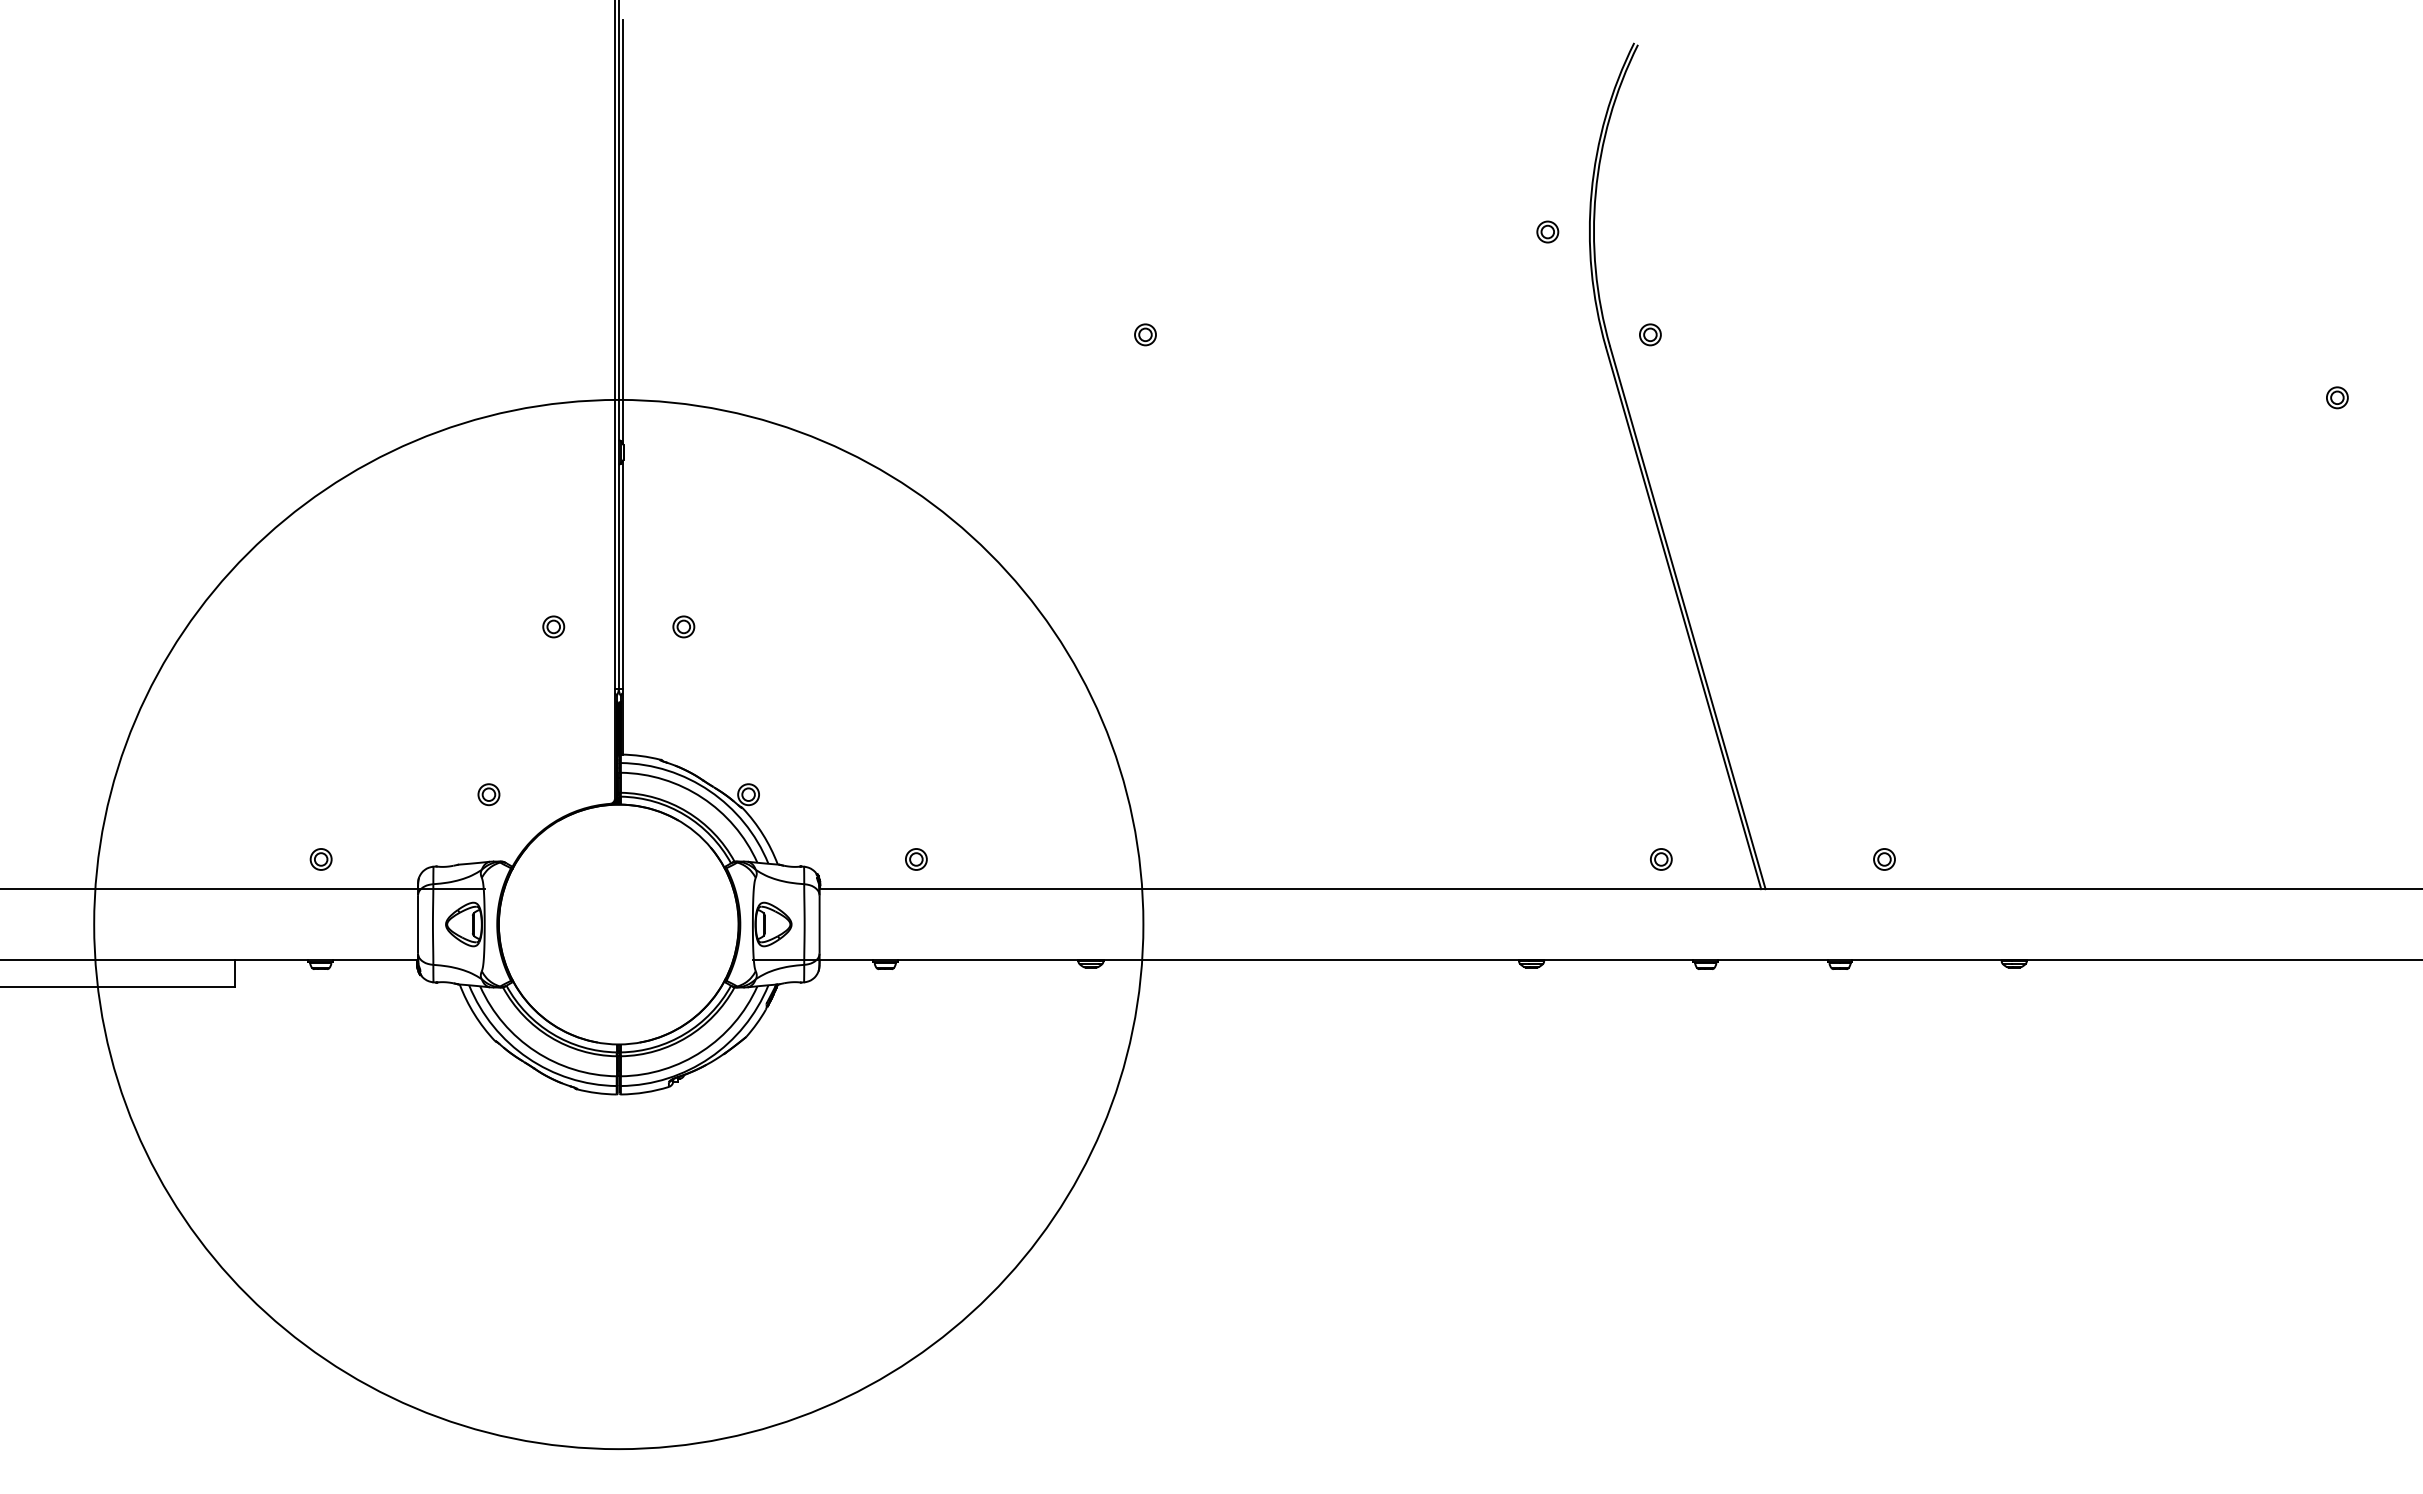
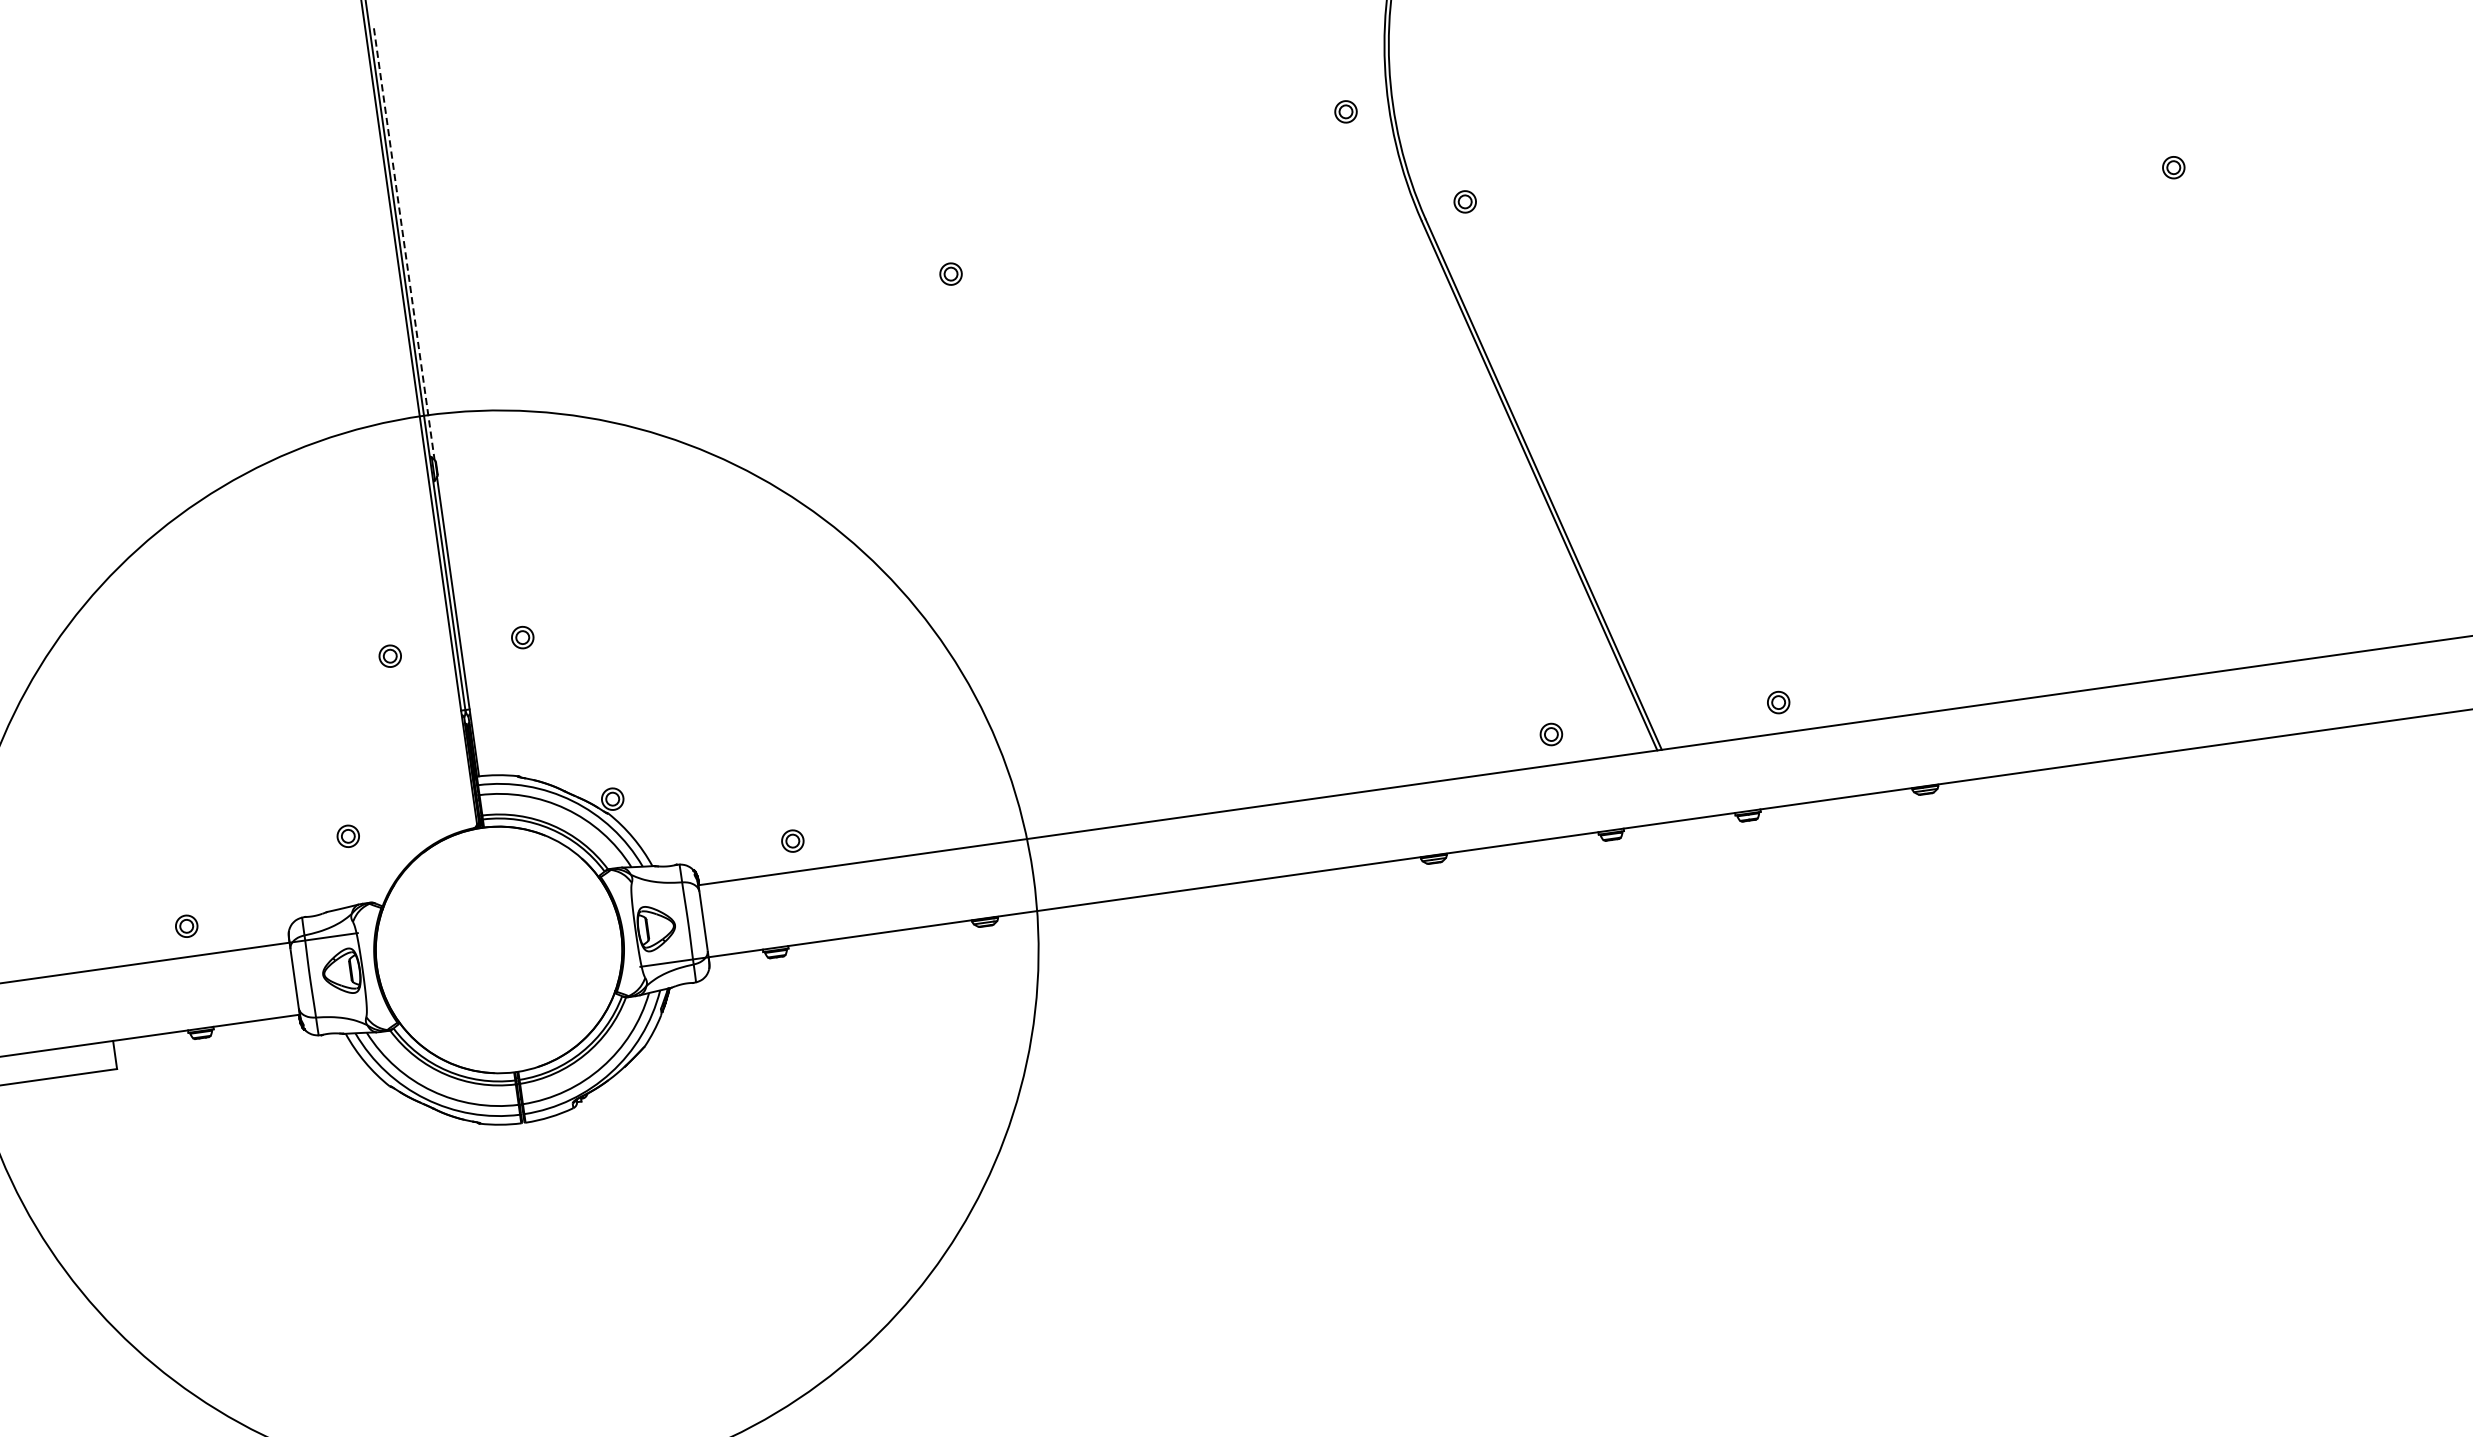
line: (623, 232) -> (404, 244), solid -> dashed

